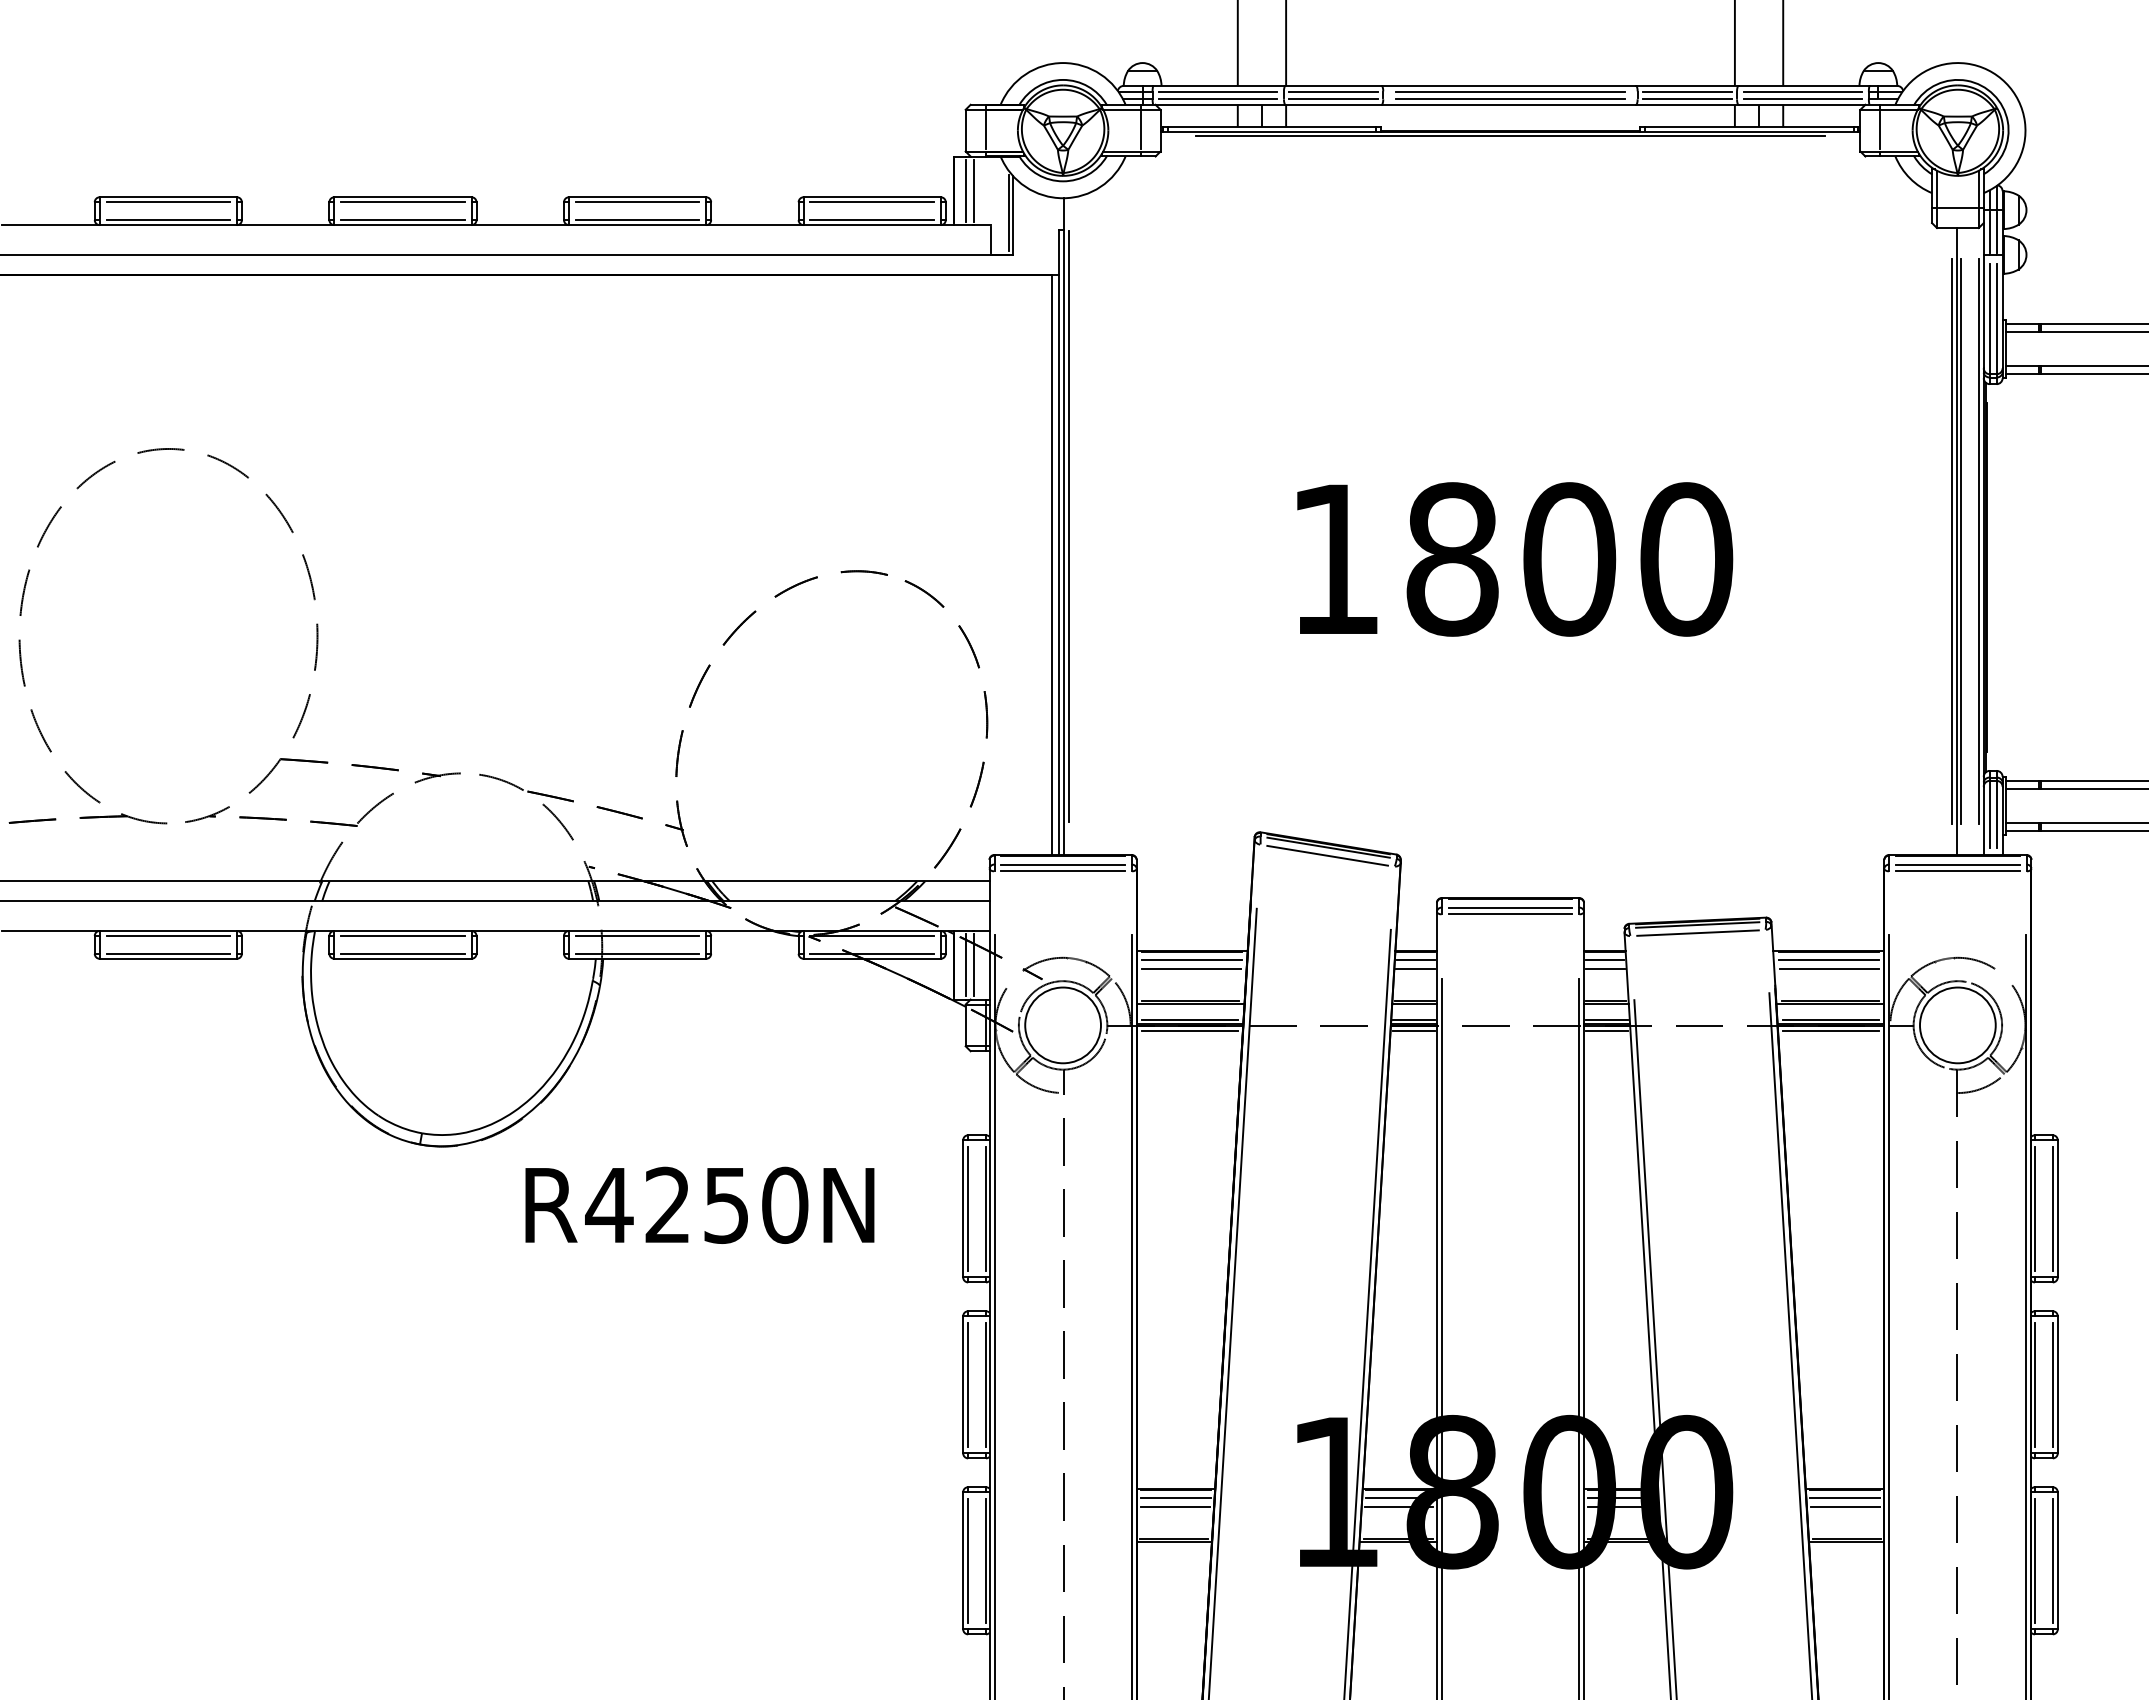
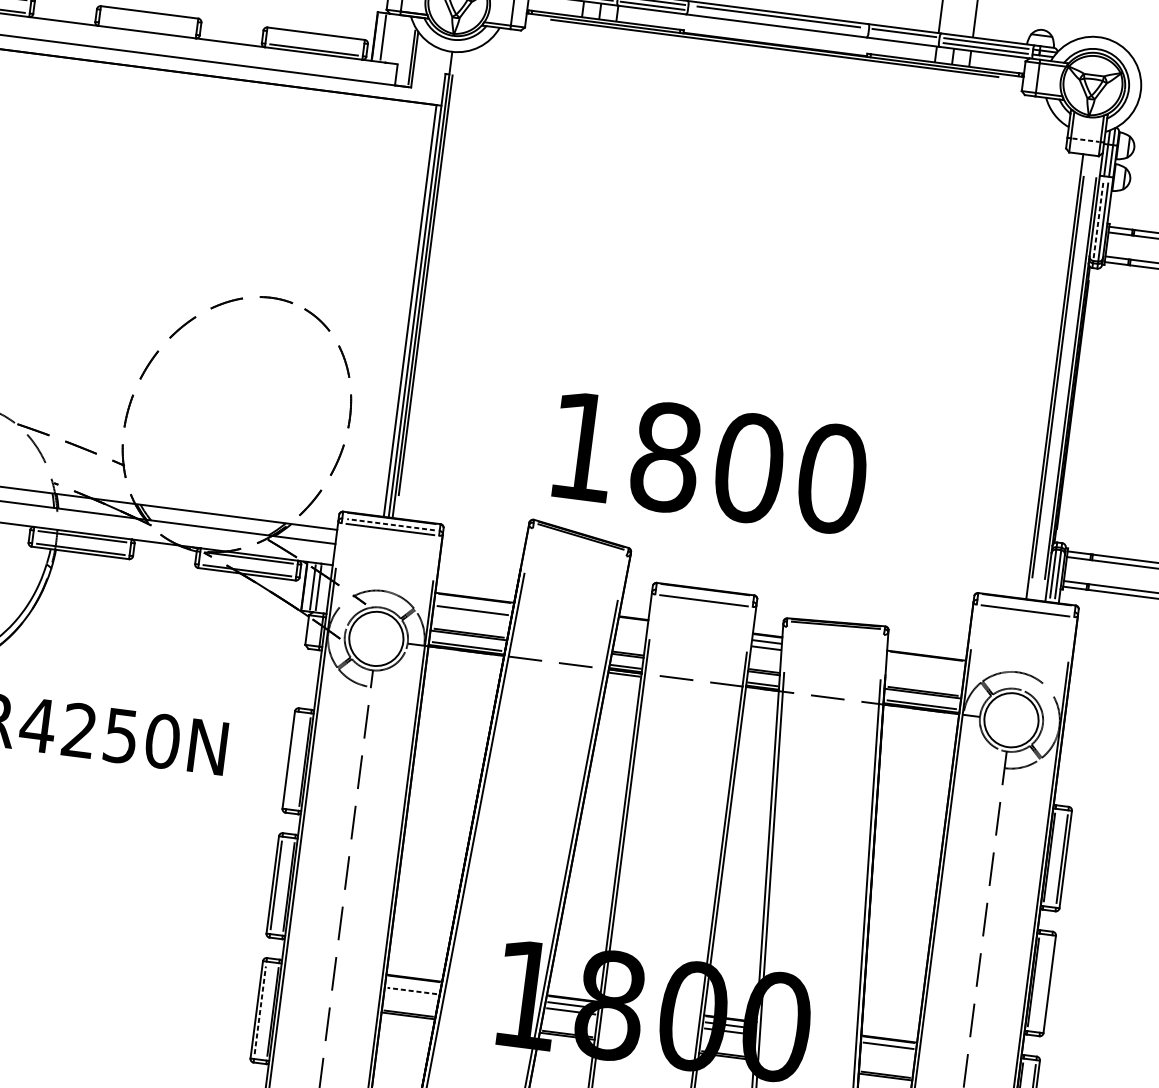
line: (1510, 98) -> (778, 21), removed
line: (1687, 98) -> (903, 37), removed
line: (974, 190) -> (389, 38), removed
line: (637, 202) -> (149, 16), removed
line: (871, 202) -> (315, 37), removed
line: (1957, 208) -> (1085, 140), solid -> dashed
line: (637, 220) -> (147, 28), removed
line: (1989, 319) -> (1098, 222), solid -> dashed
line: (1952, 541) -> (1051, 376), removed
text: (1515, 559) -> (710, 463), moved
line: (1327, 855) -> (579, 542), removed
line: (1063, 864) -> (391, 524), solid -> dashed
line: (1957, 864) -> (1025, 606), removed
line: (1510, 907) -> (704, 595), removed
line: (1697, 932) -> (835, 630), removed
line: (1191, 960) -> (473, 604), removed
line: (1415, 960) -> (632, 624), removed
line: (1828, 960) -> (925, 662), removed
line: (1415, 969) -> (631, 631), removed
line: (1828, 969) -> (924, 668), removed
line: (1189, 1030) -> (465, 654), removed
line: (1607, 1030) -> (762, 692), removed
line: (1831, 1030) -> (921, 712), removed
line: (968, 1208) -> (292, 760), removed
line: (2052, 1384) -> (1045, 983), removed
line: (1175, 1498) -> (413, 984), removed
line: (1175, 1507) -> (412, 991), solid -> dashed
line: (1845, 1507) -> (887, 1052), removed
line: (968, 1560) -> (260, 1010), solid -> dashed

